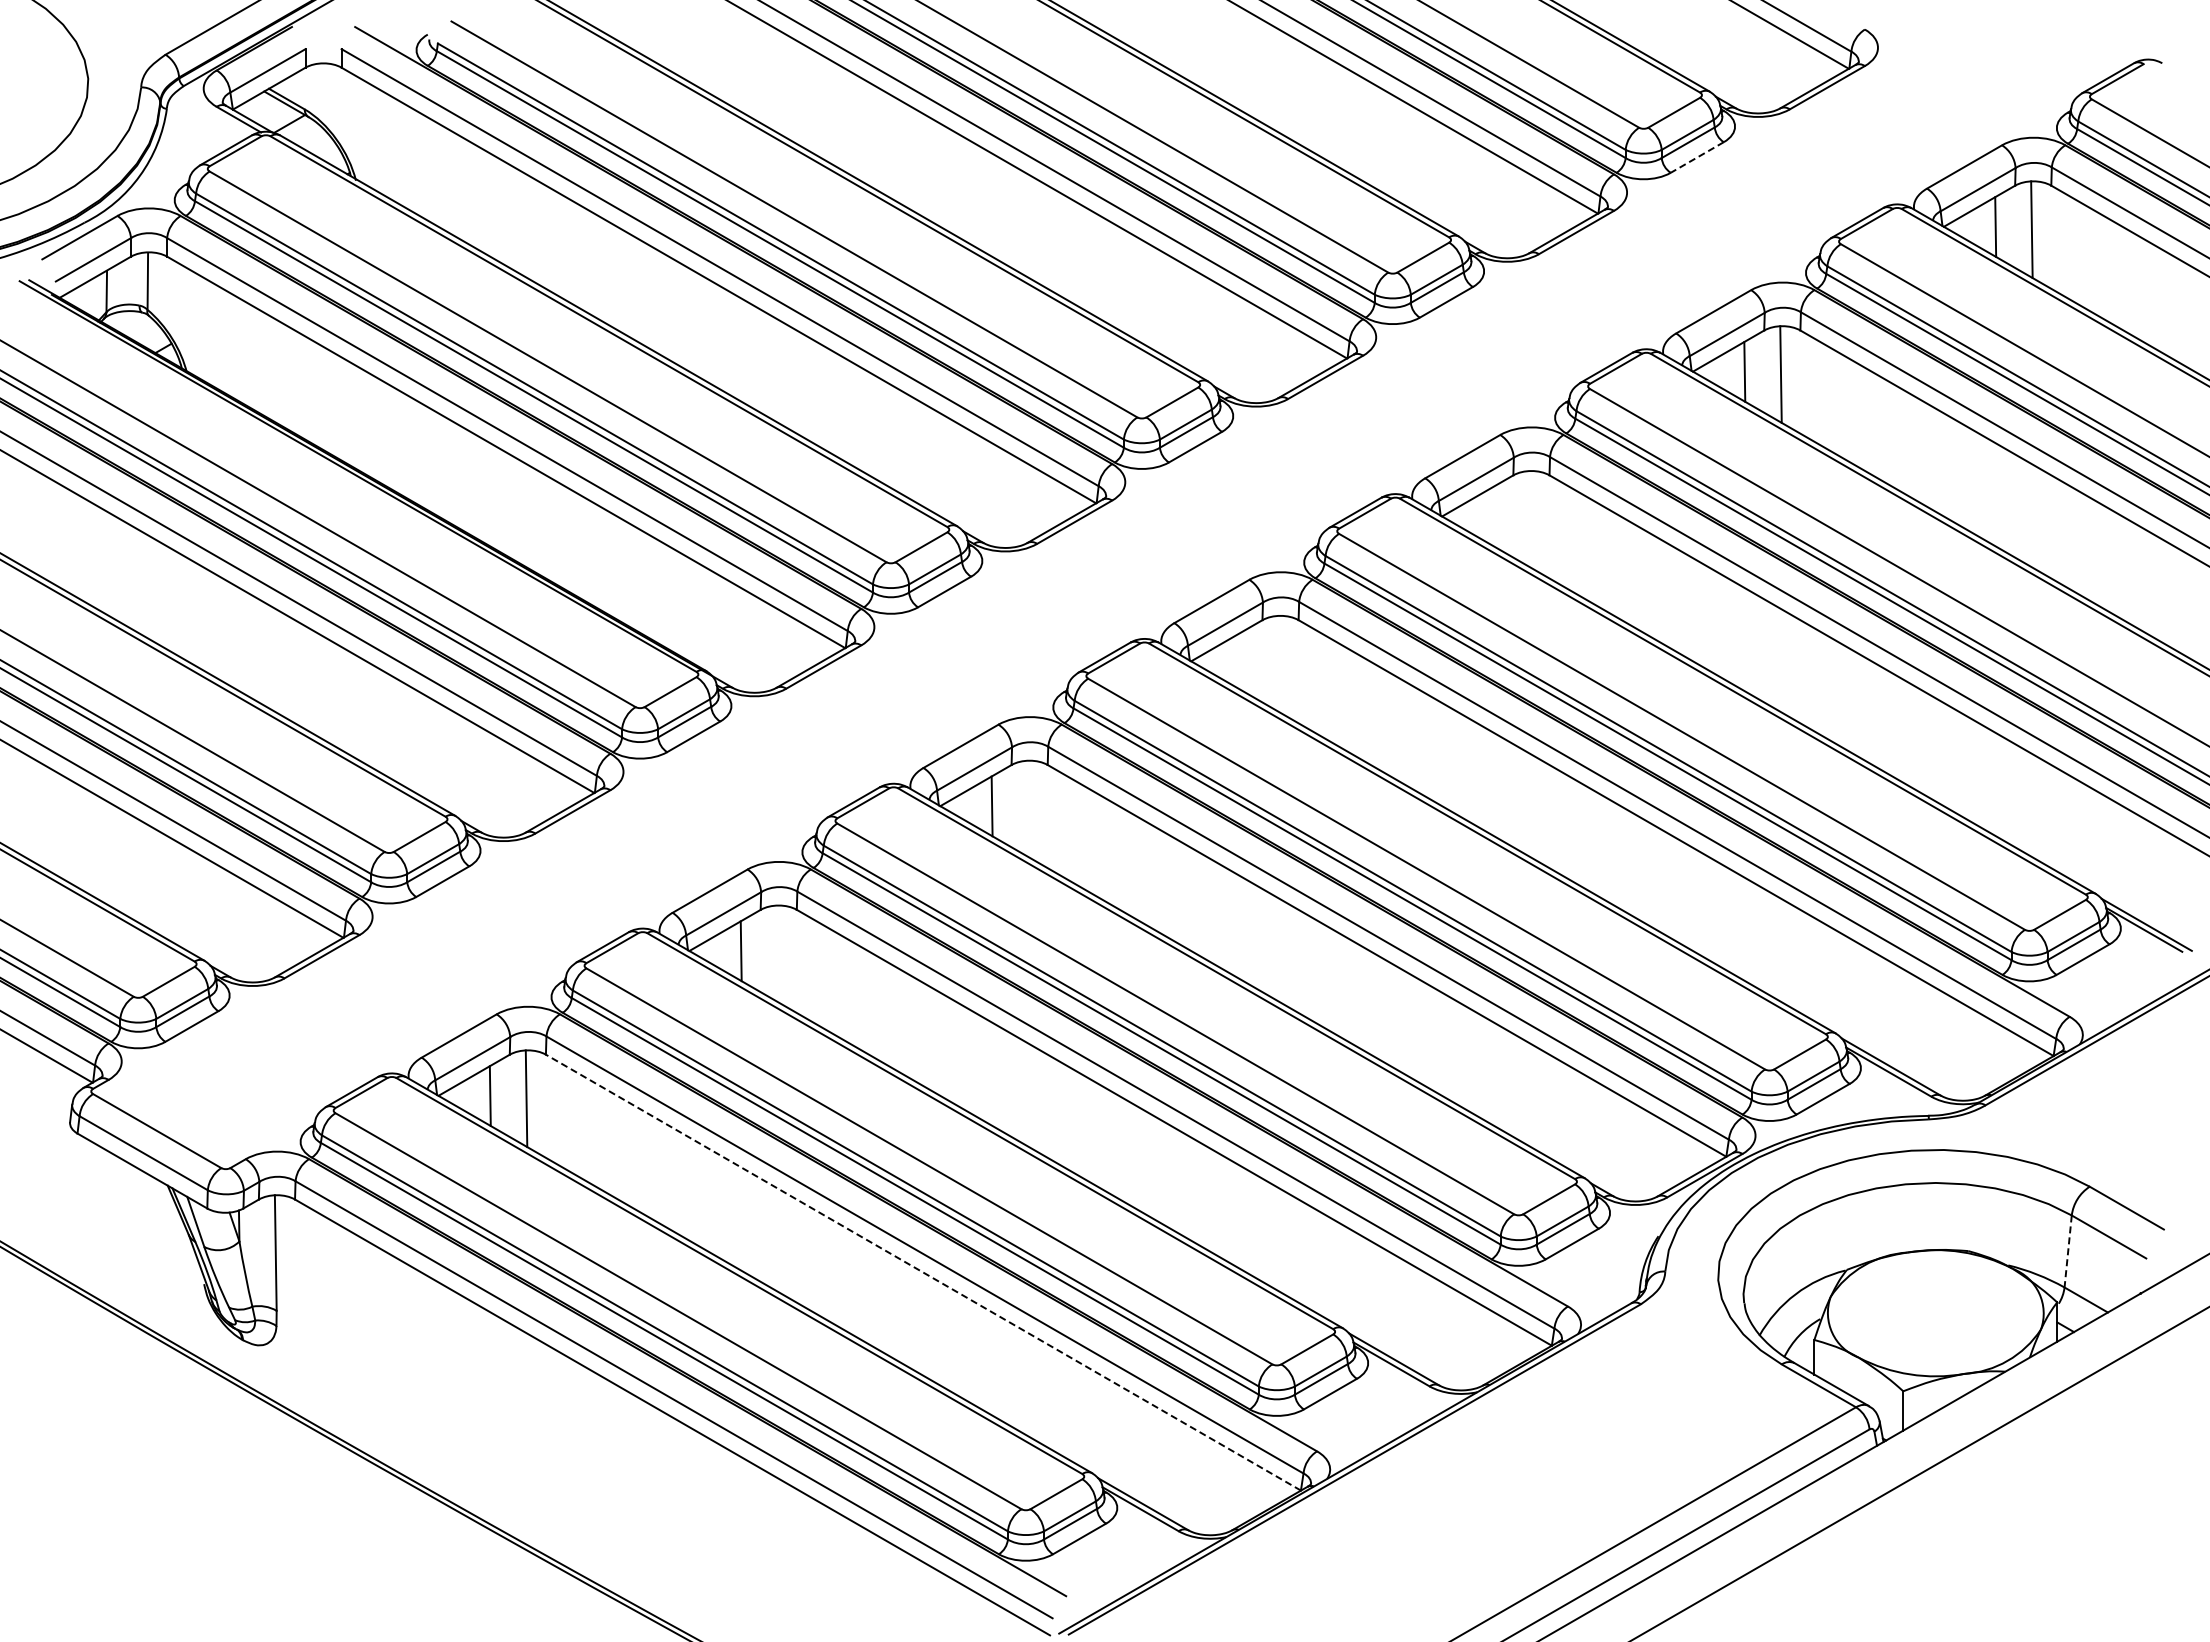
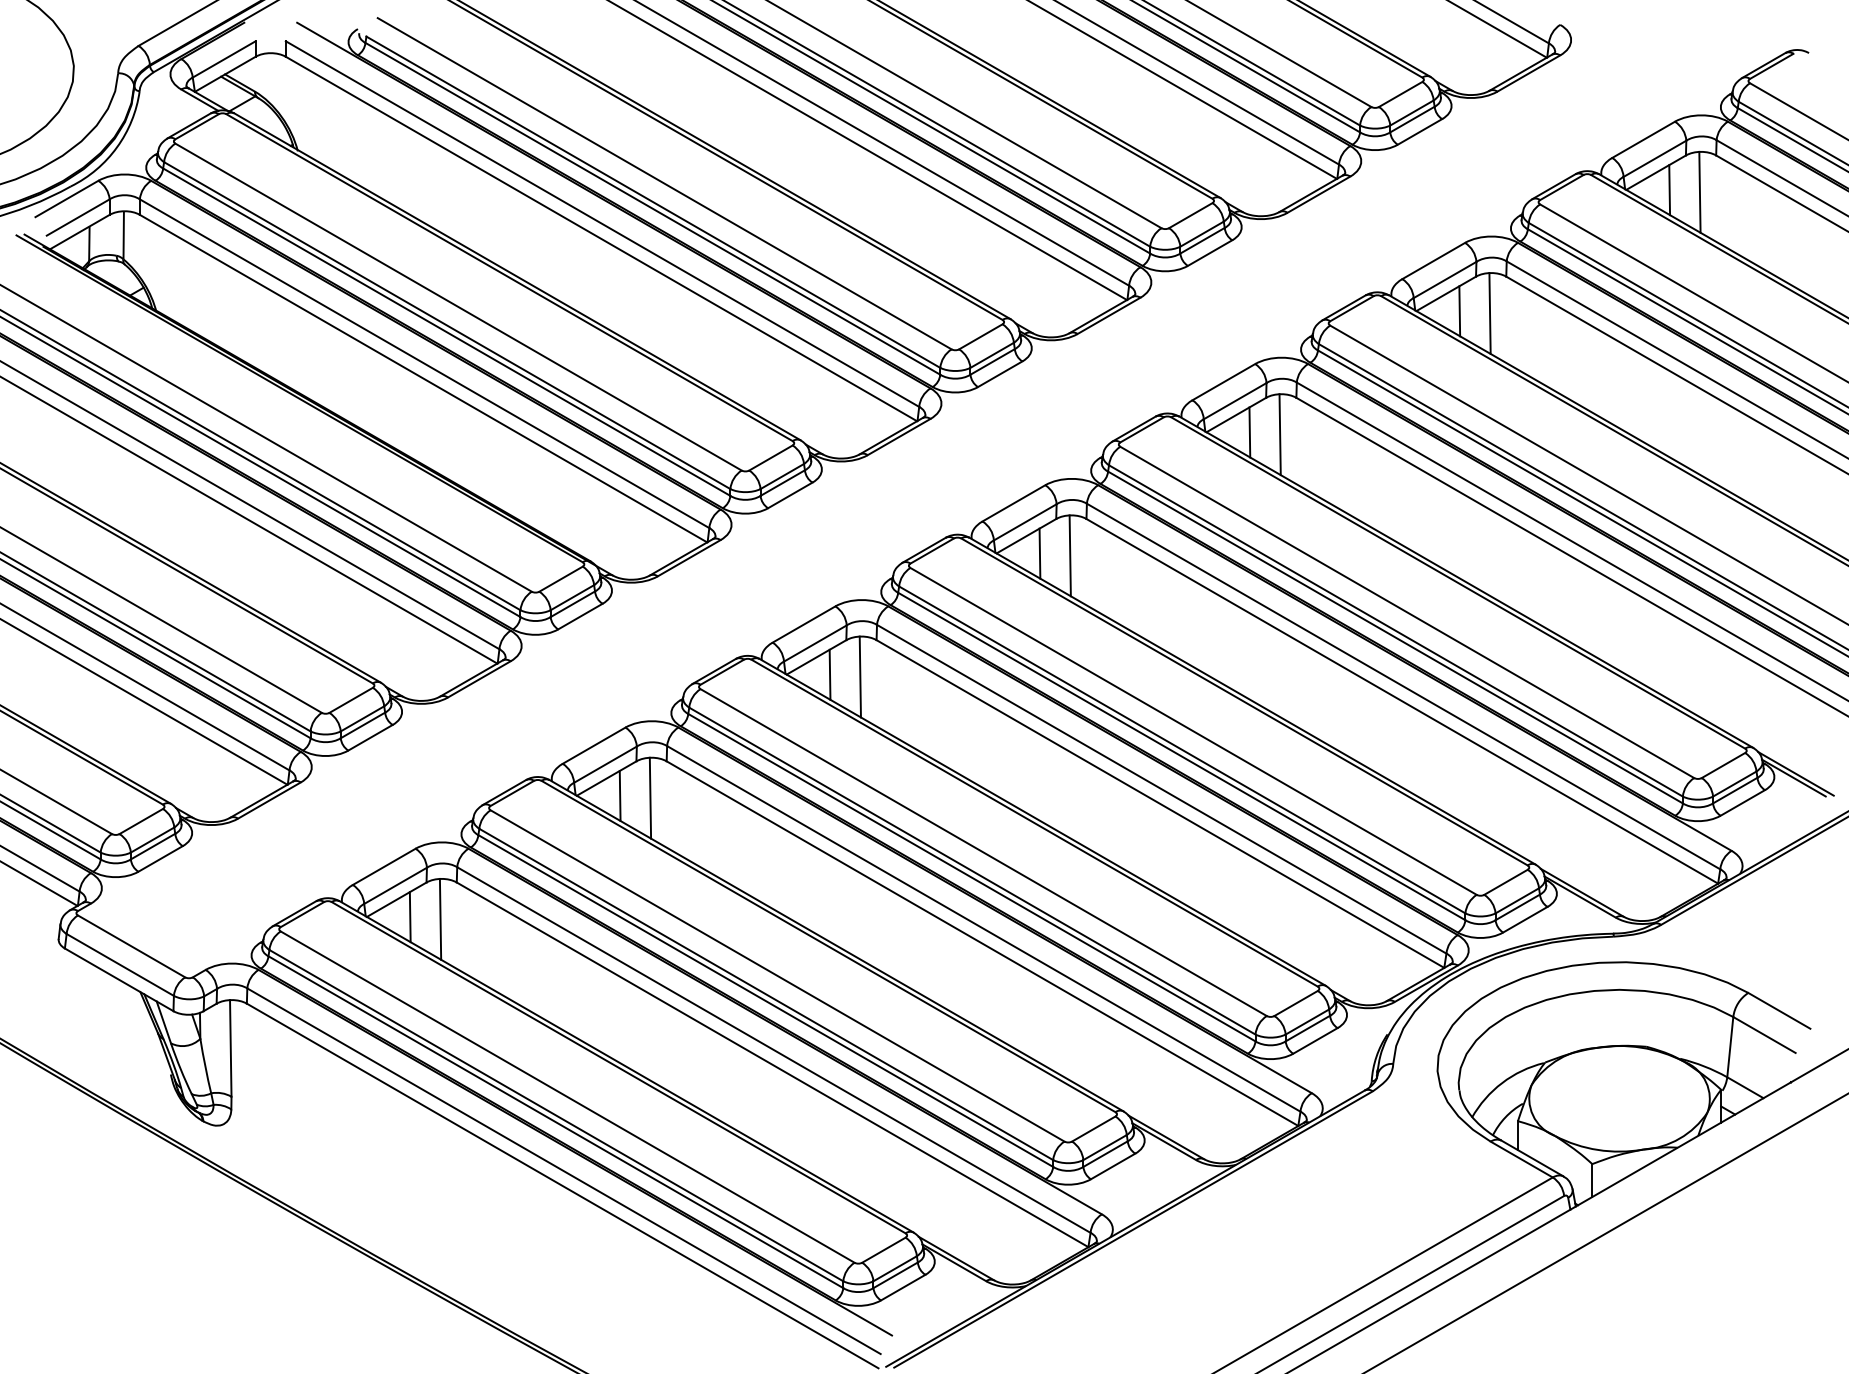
line: (1697, 157) -> (1420, 131), dashed -> solid
line: (1493, 516) -> (1249, 432), added
line: (1529, 519) -> (1279, 434), added
line: (1242, 661) -> (1039, 553), added
line: (1278, 663) -> (1069, 555), added
line: (1028, 808) -> (860, 676), added
line: (777, 953) -> (650, 797), added
line: (2068, 1251) -> (1730, 1047), dashed -> solid
line: (923, 1272) -> (772, 1064), dashed -> solid

